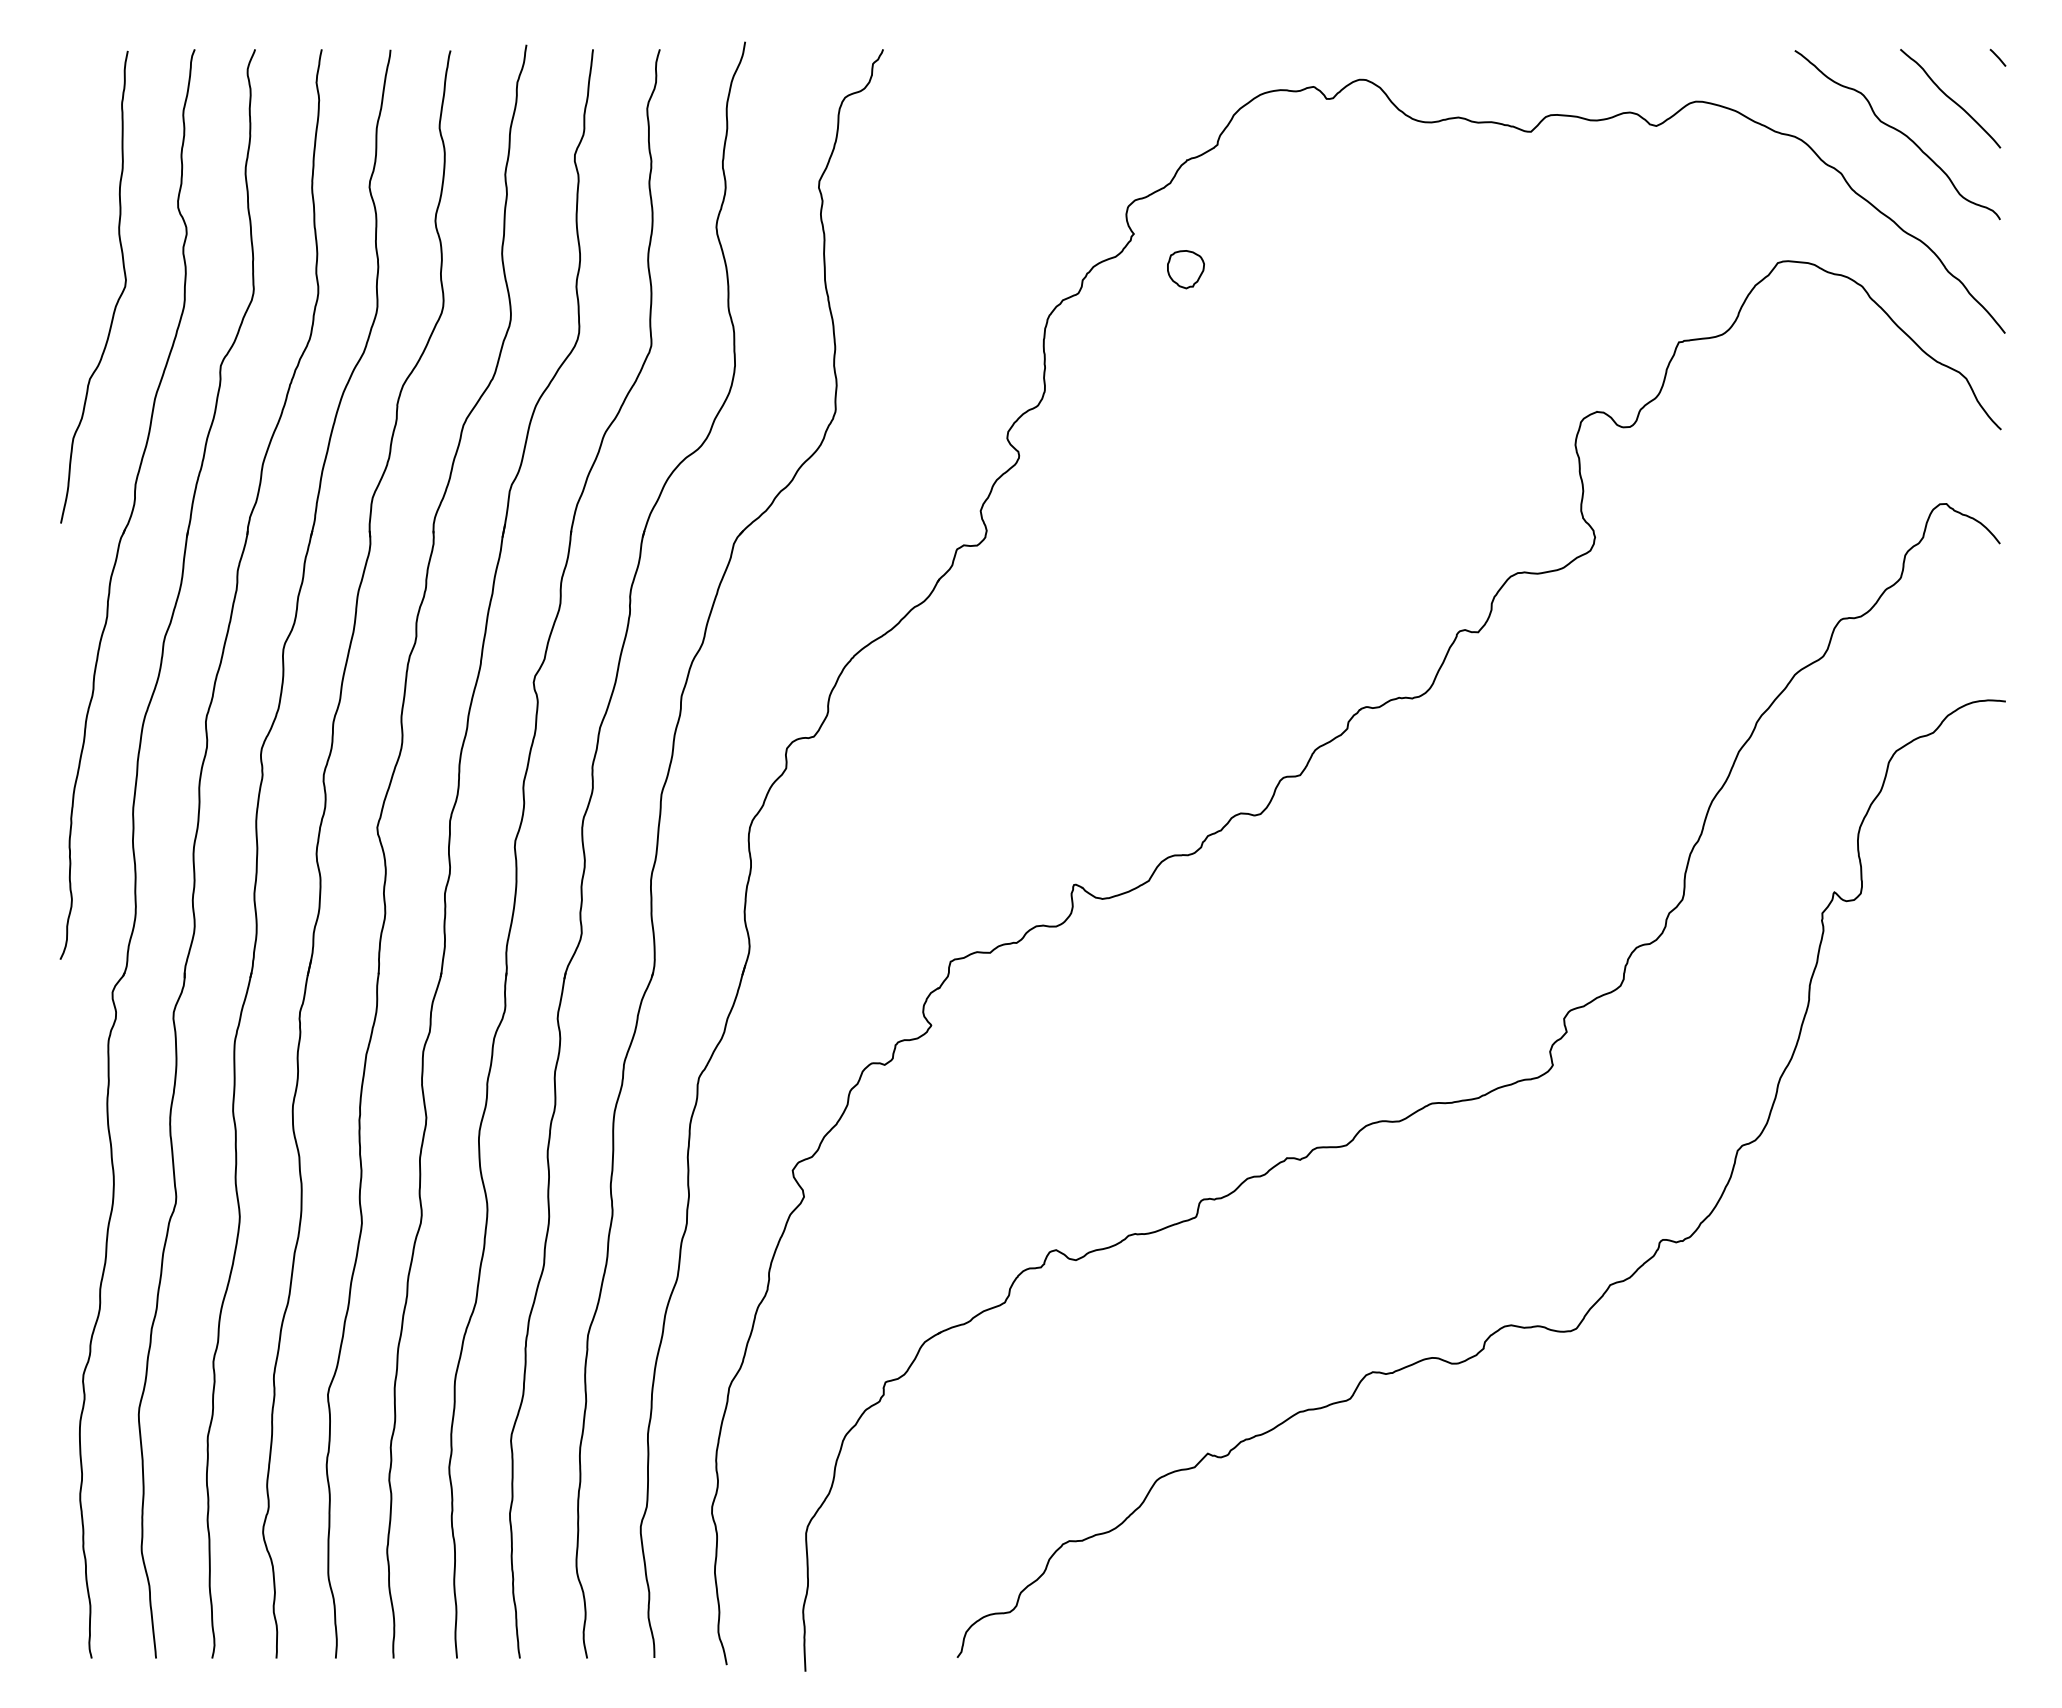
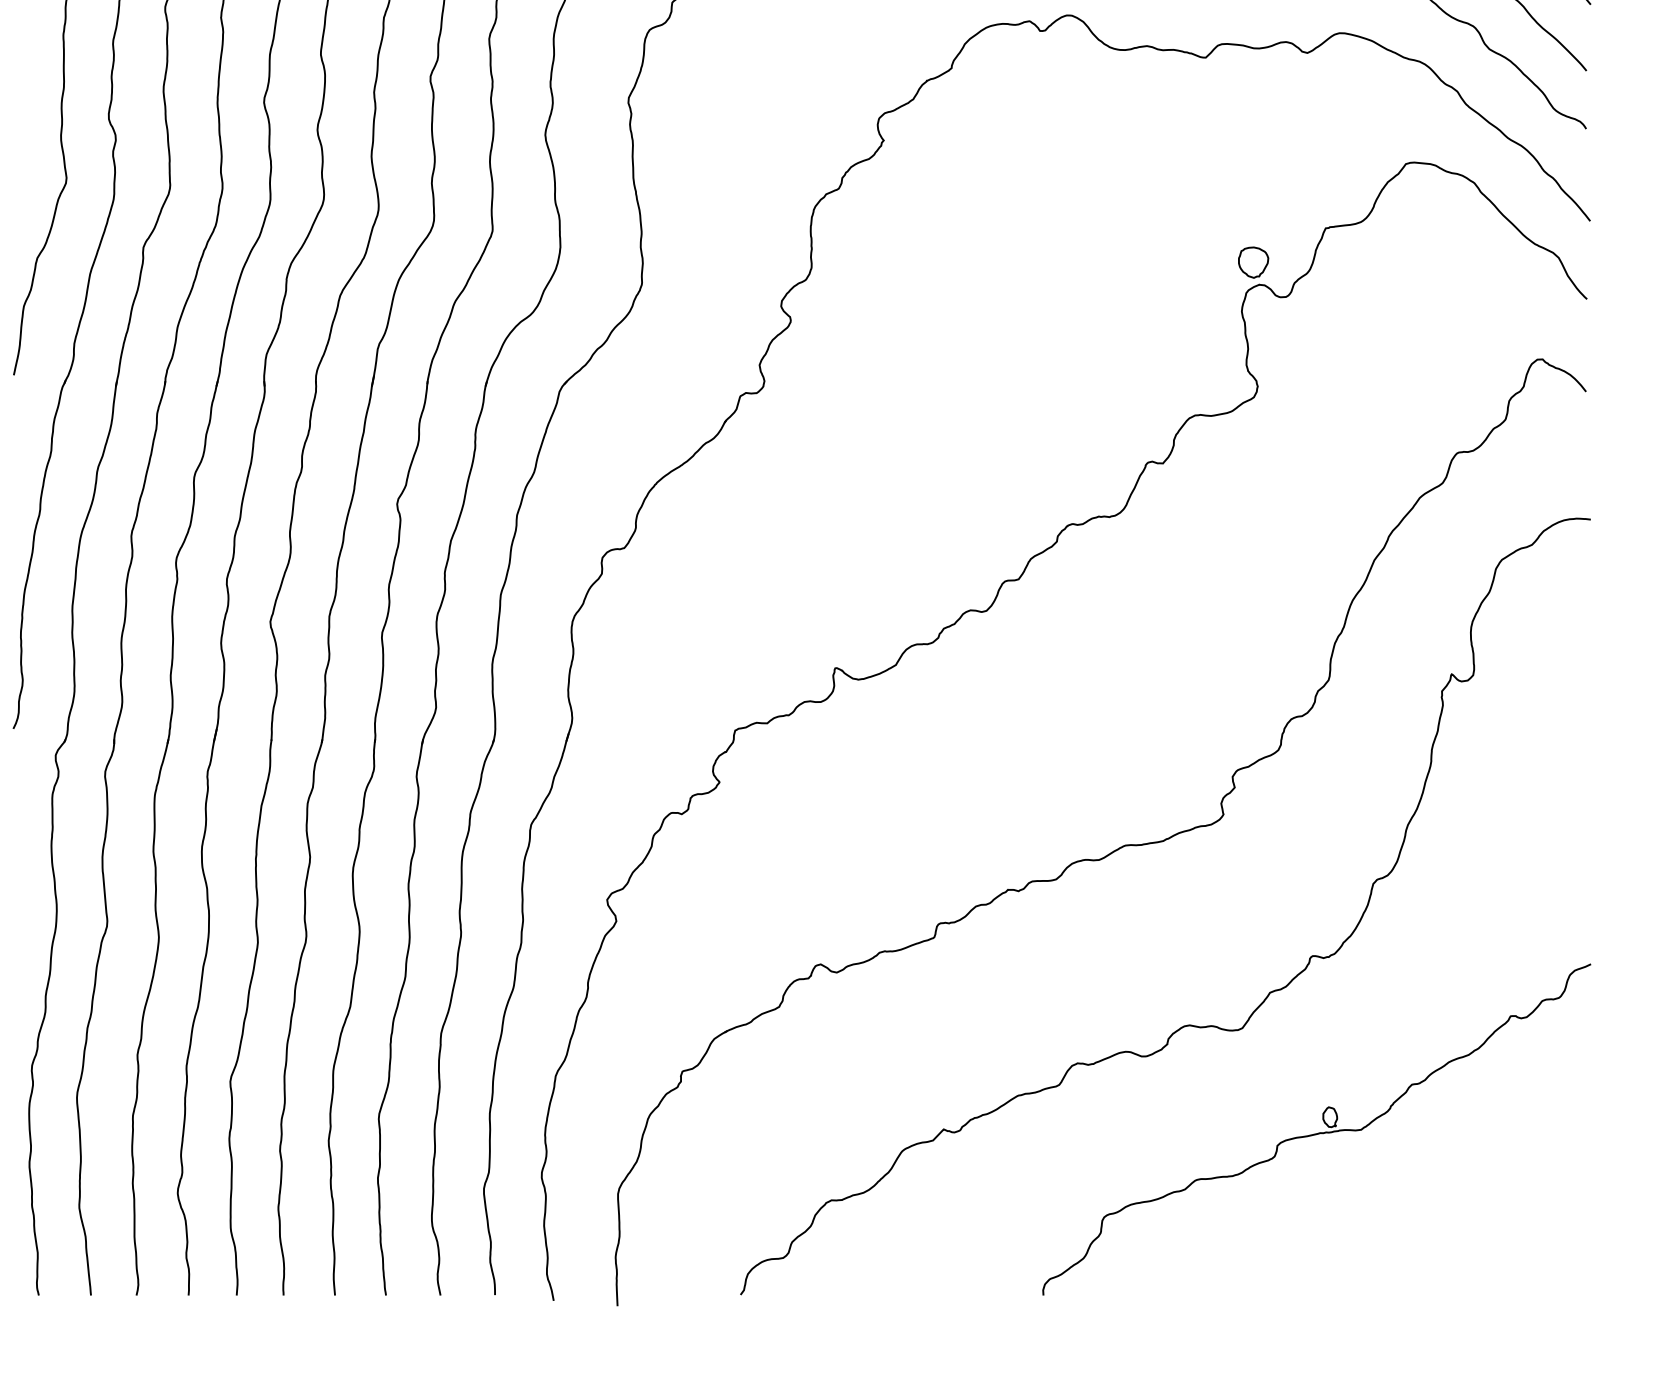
part: (1185, 269) -> (1253, 262), moved
part: (1667, 1453) -> (1316, 1129), added

